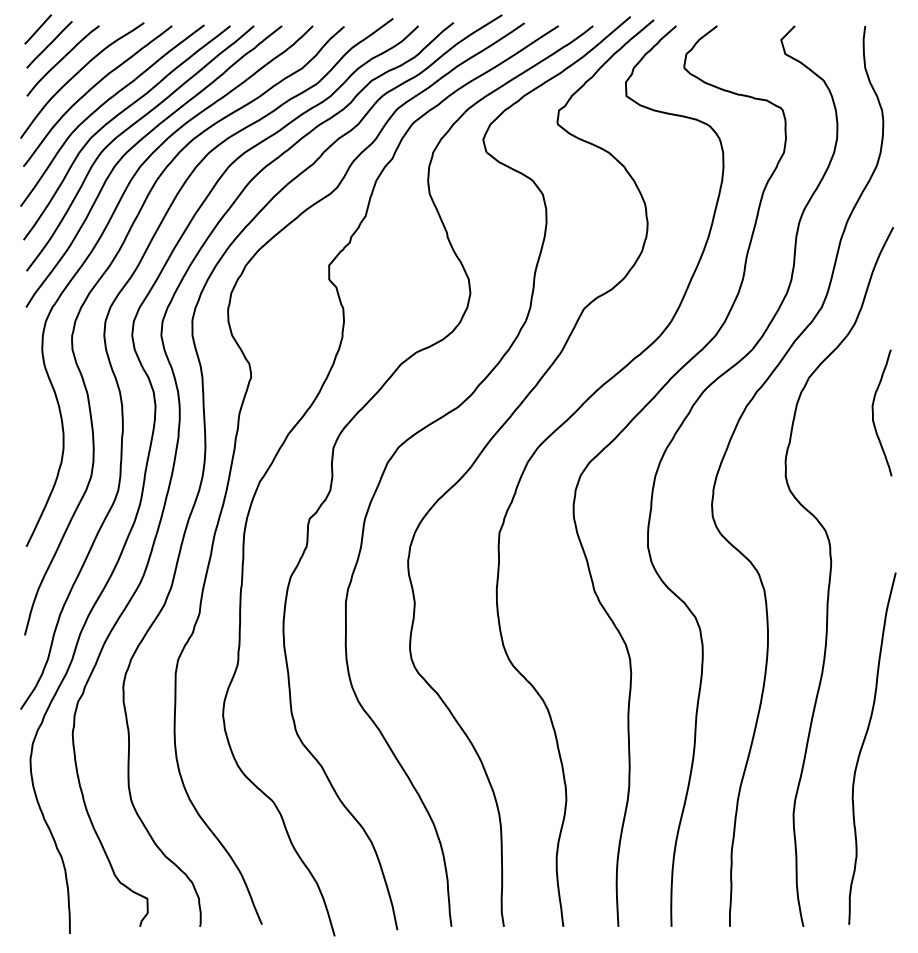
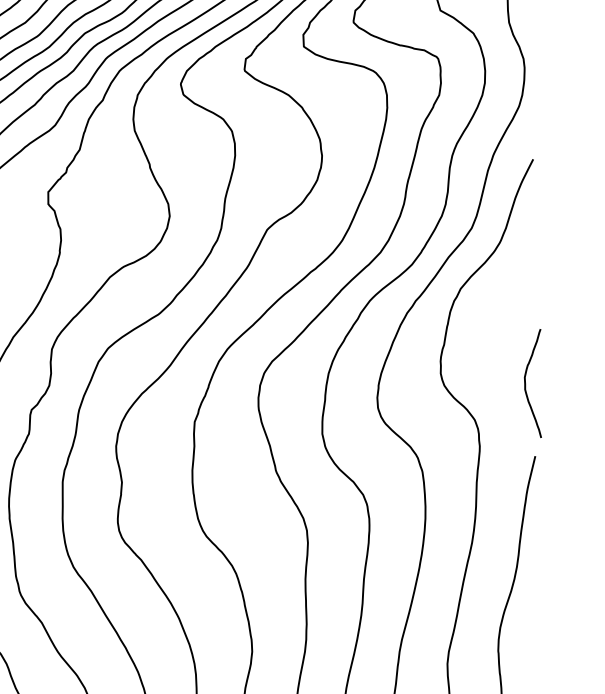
curve: (873, 412) -> (525, 383), moved

